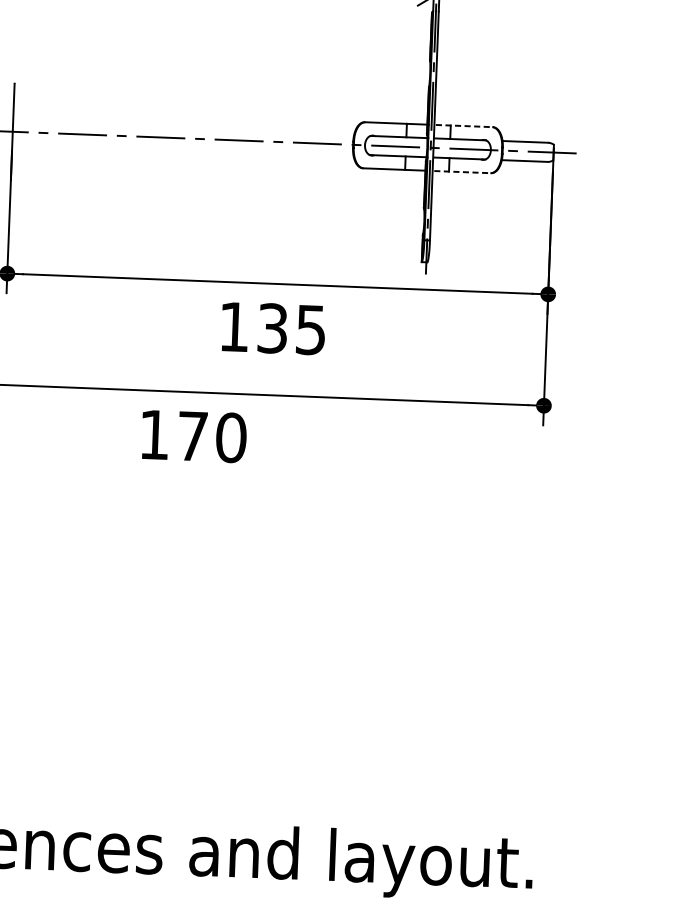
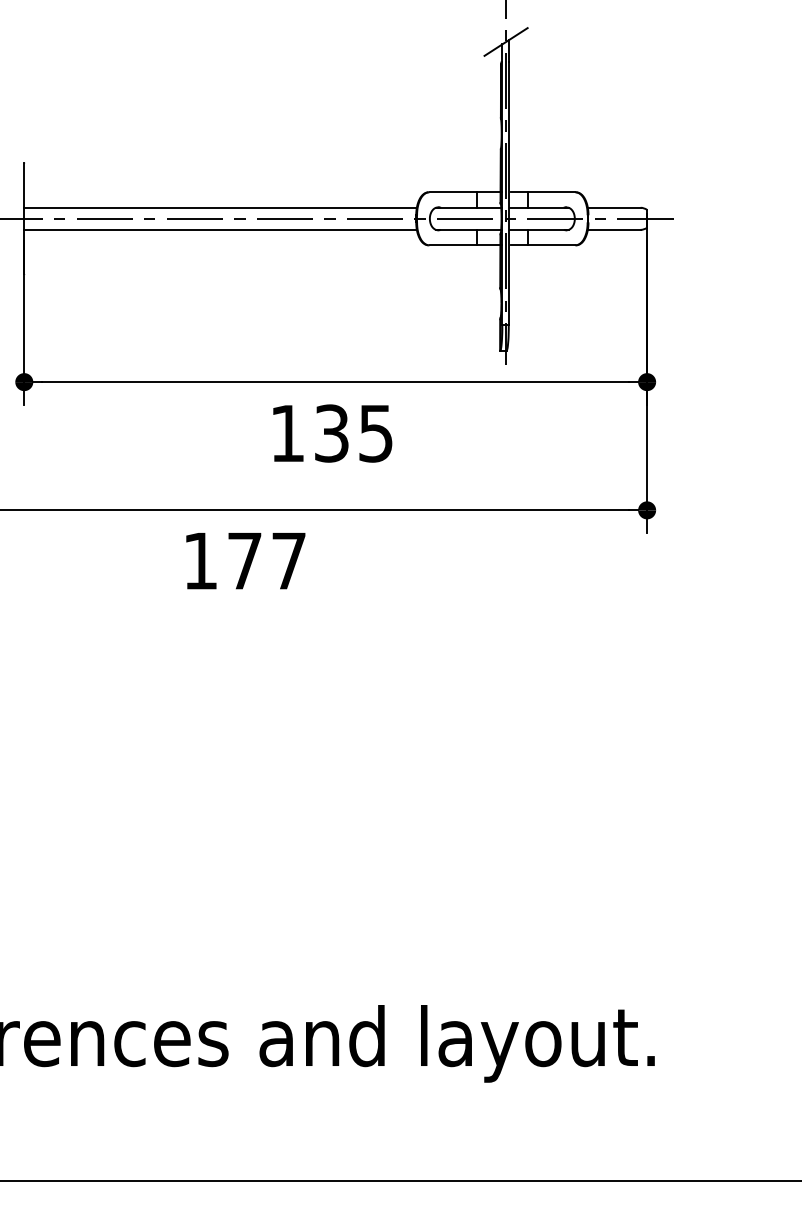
line: (464, 126) -> (543, 192), dashed -> solid
line: (183, 128) -> (220, 207), added
line: (182, 147) -> (220, 229), added
line: (462, 172) -> (543, 245), dashed -> solid
text: (230, 437) -> (288, 560), 170 -> 177

